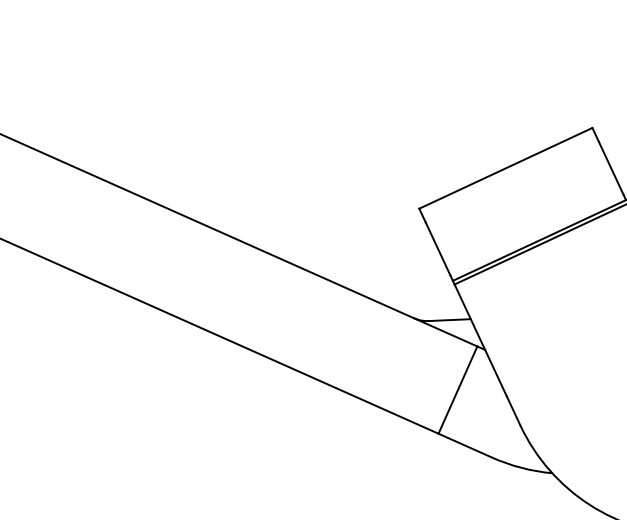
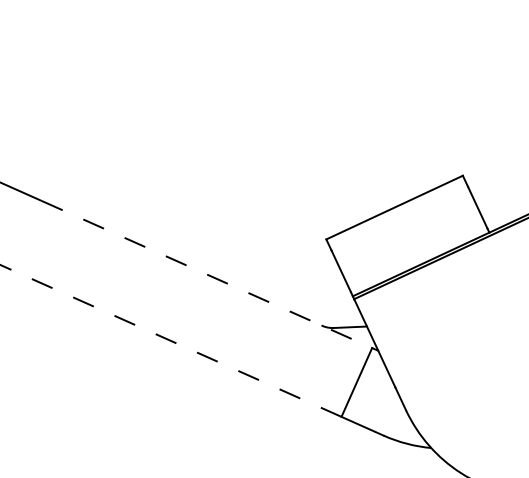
line: (268, 253) -> (207, 274), solid -> dashed
line: (229, 340) -> (176, 343), solid -> dashed

